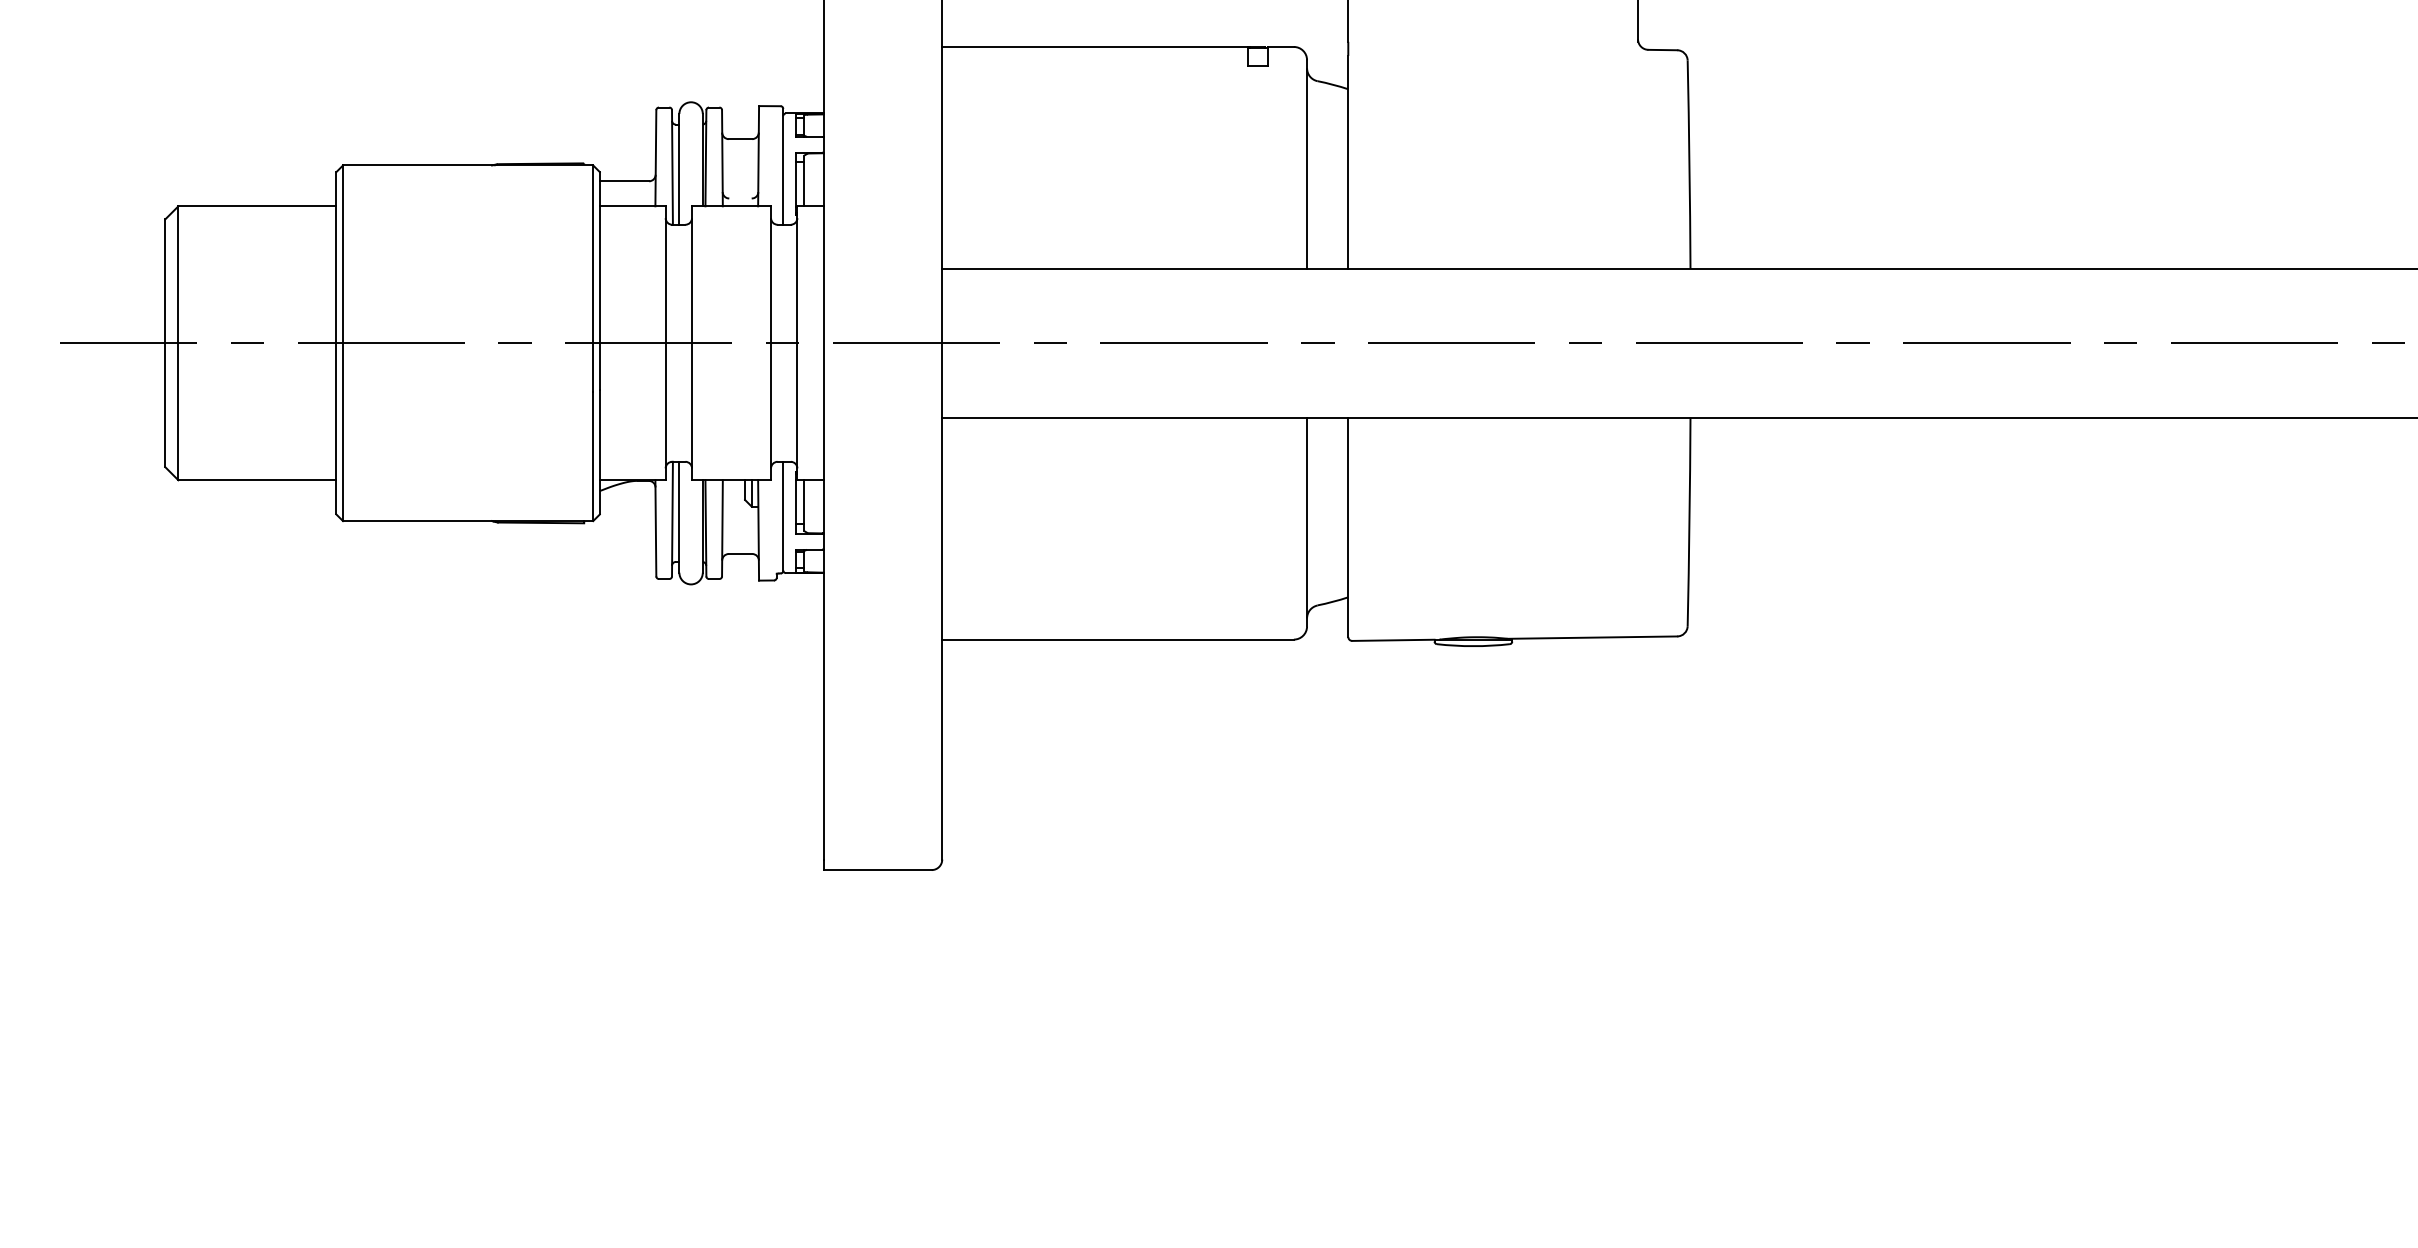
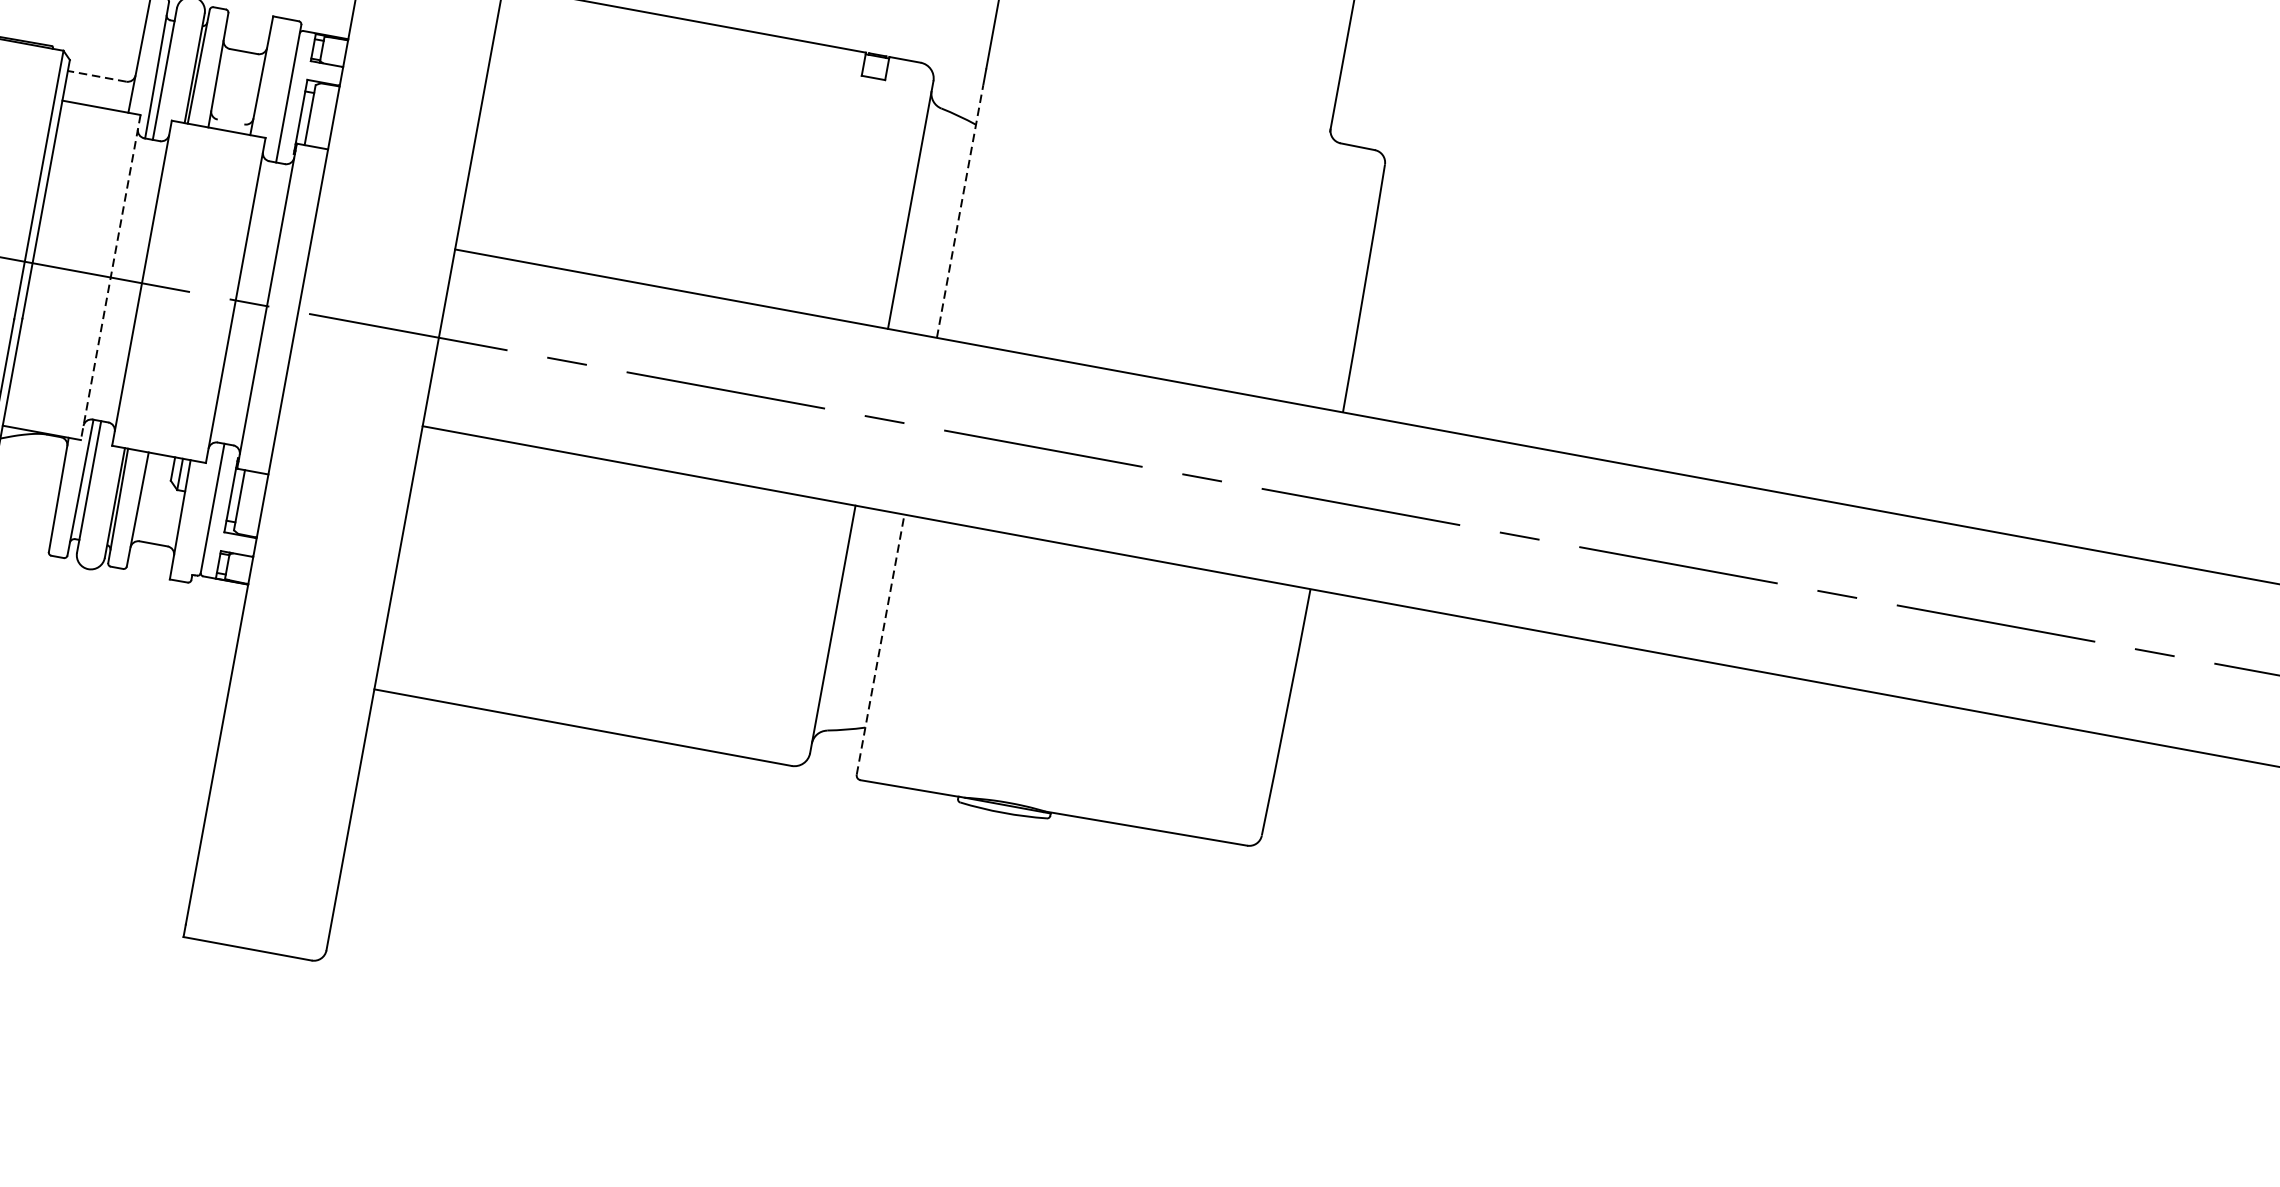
line: (1348, 161) -> (960, 210), solid -> dashed
line: (624, 181) -> (97, 76), solid -> dashed
line: (665, 343) -> (110, 277), solid -> dashed
line: (1348, 527) -> (880, 644), solid -> dashed

